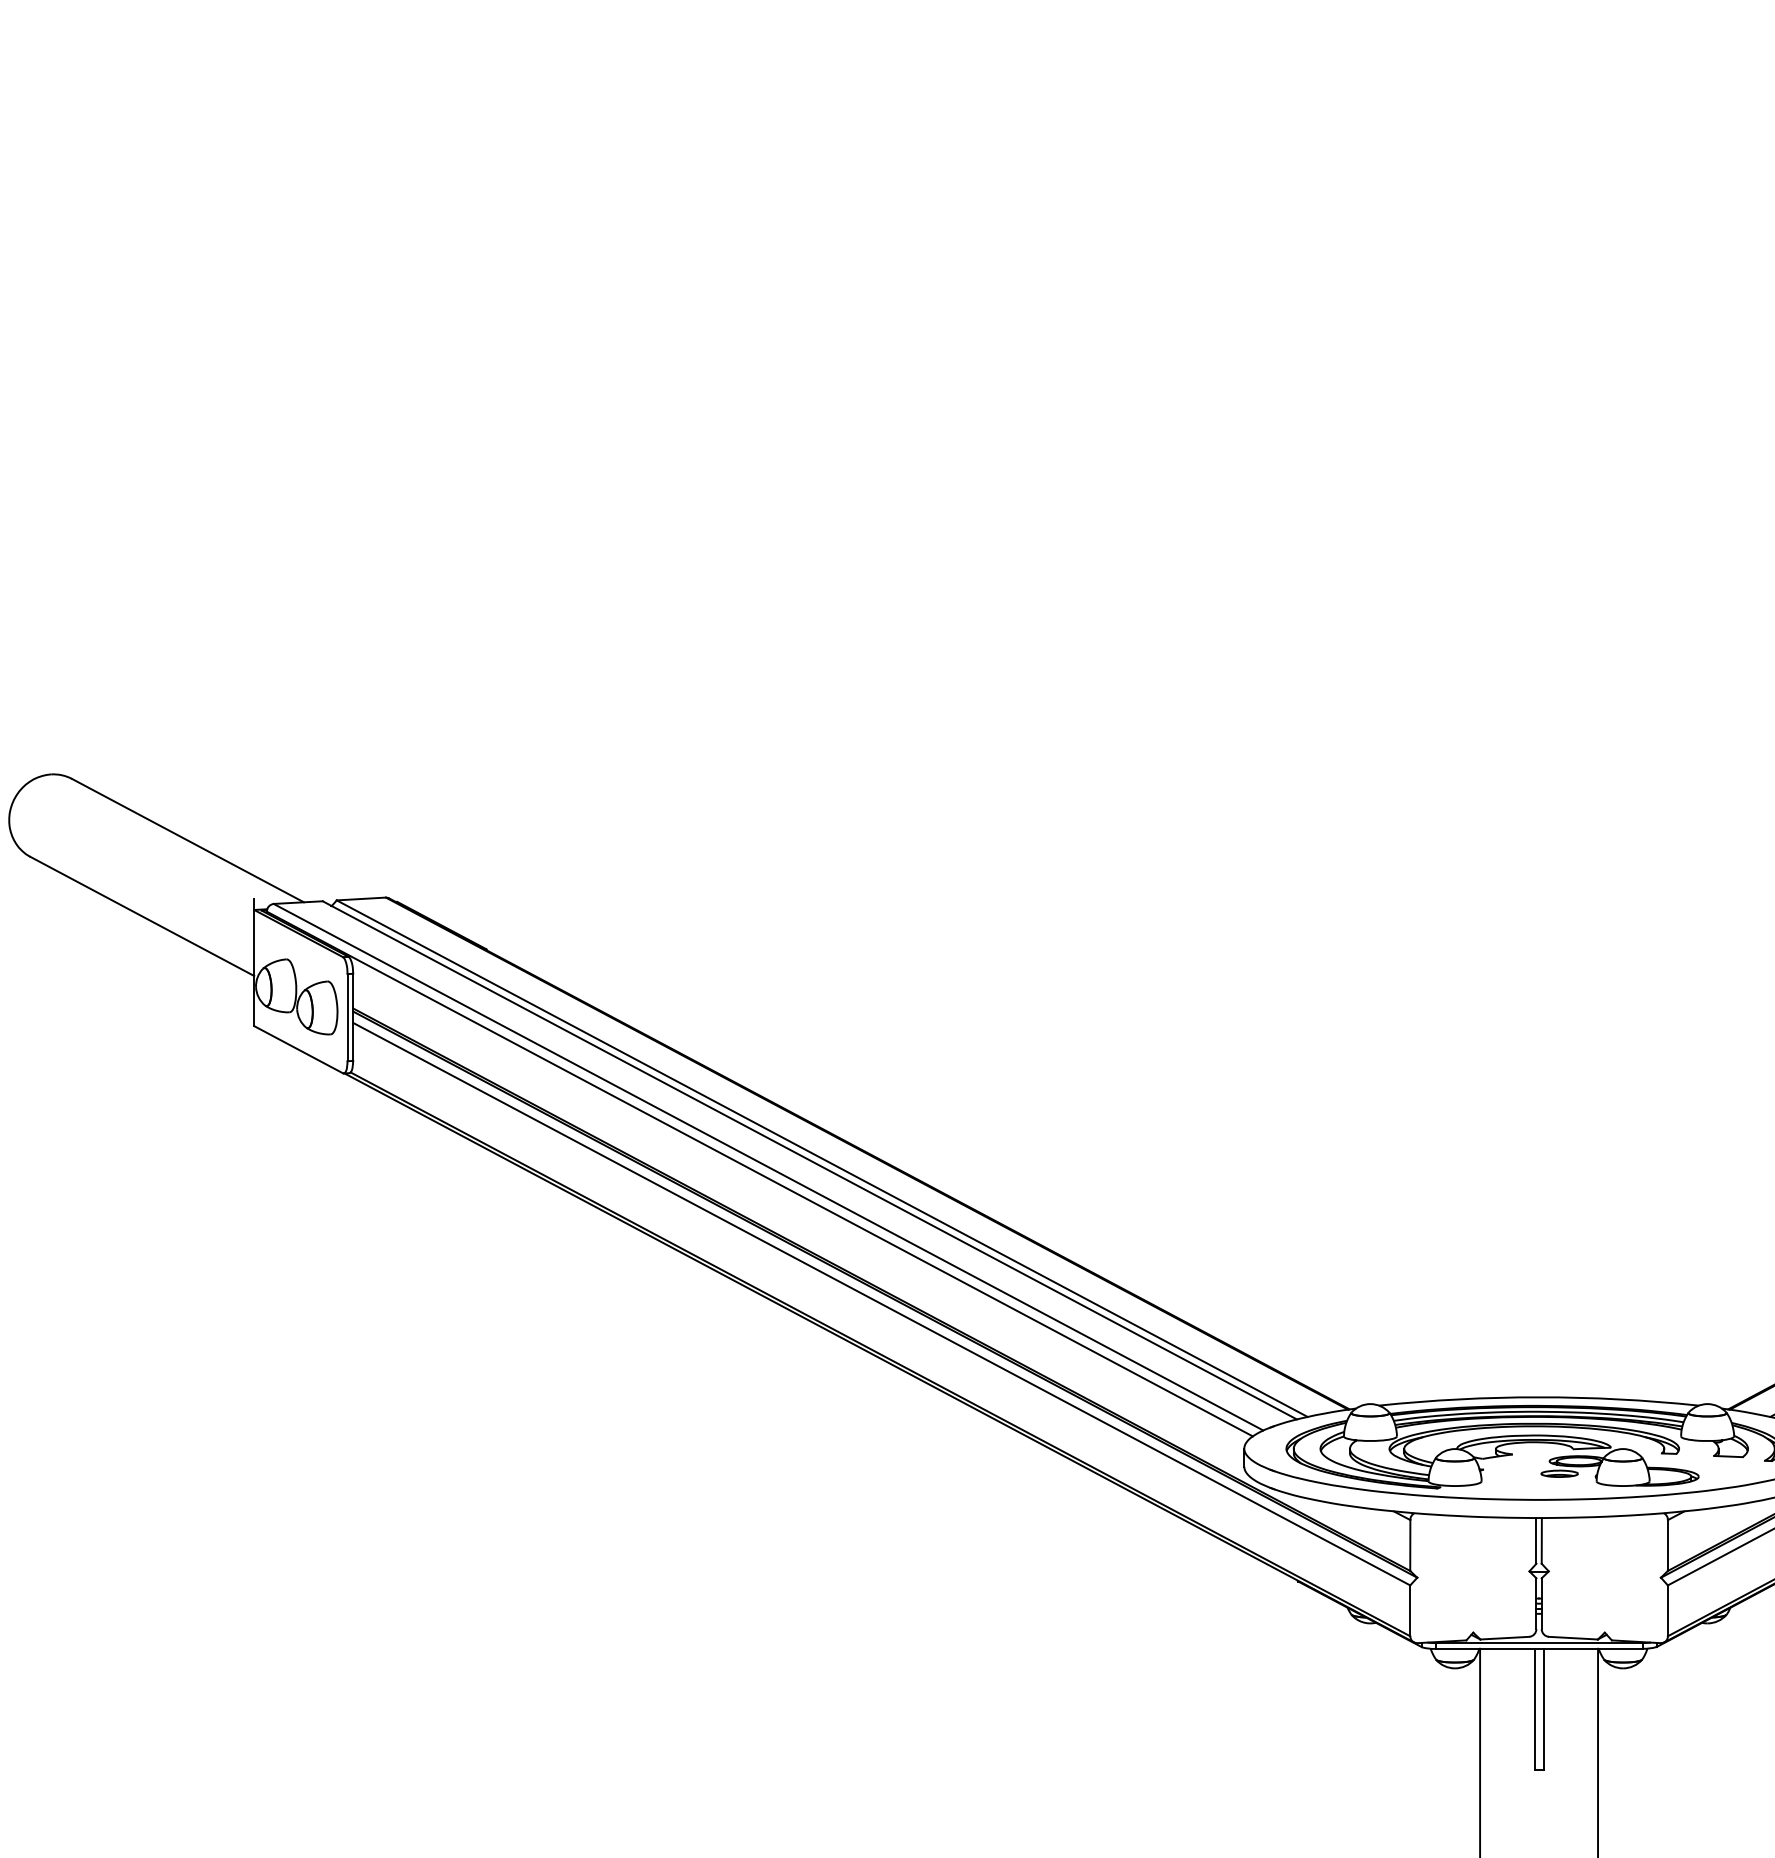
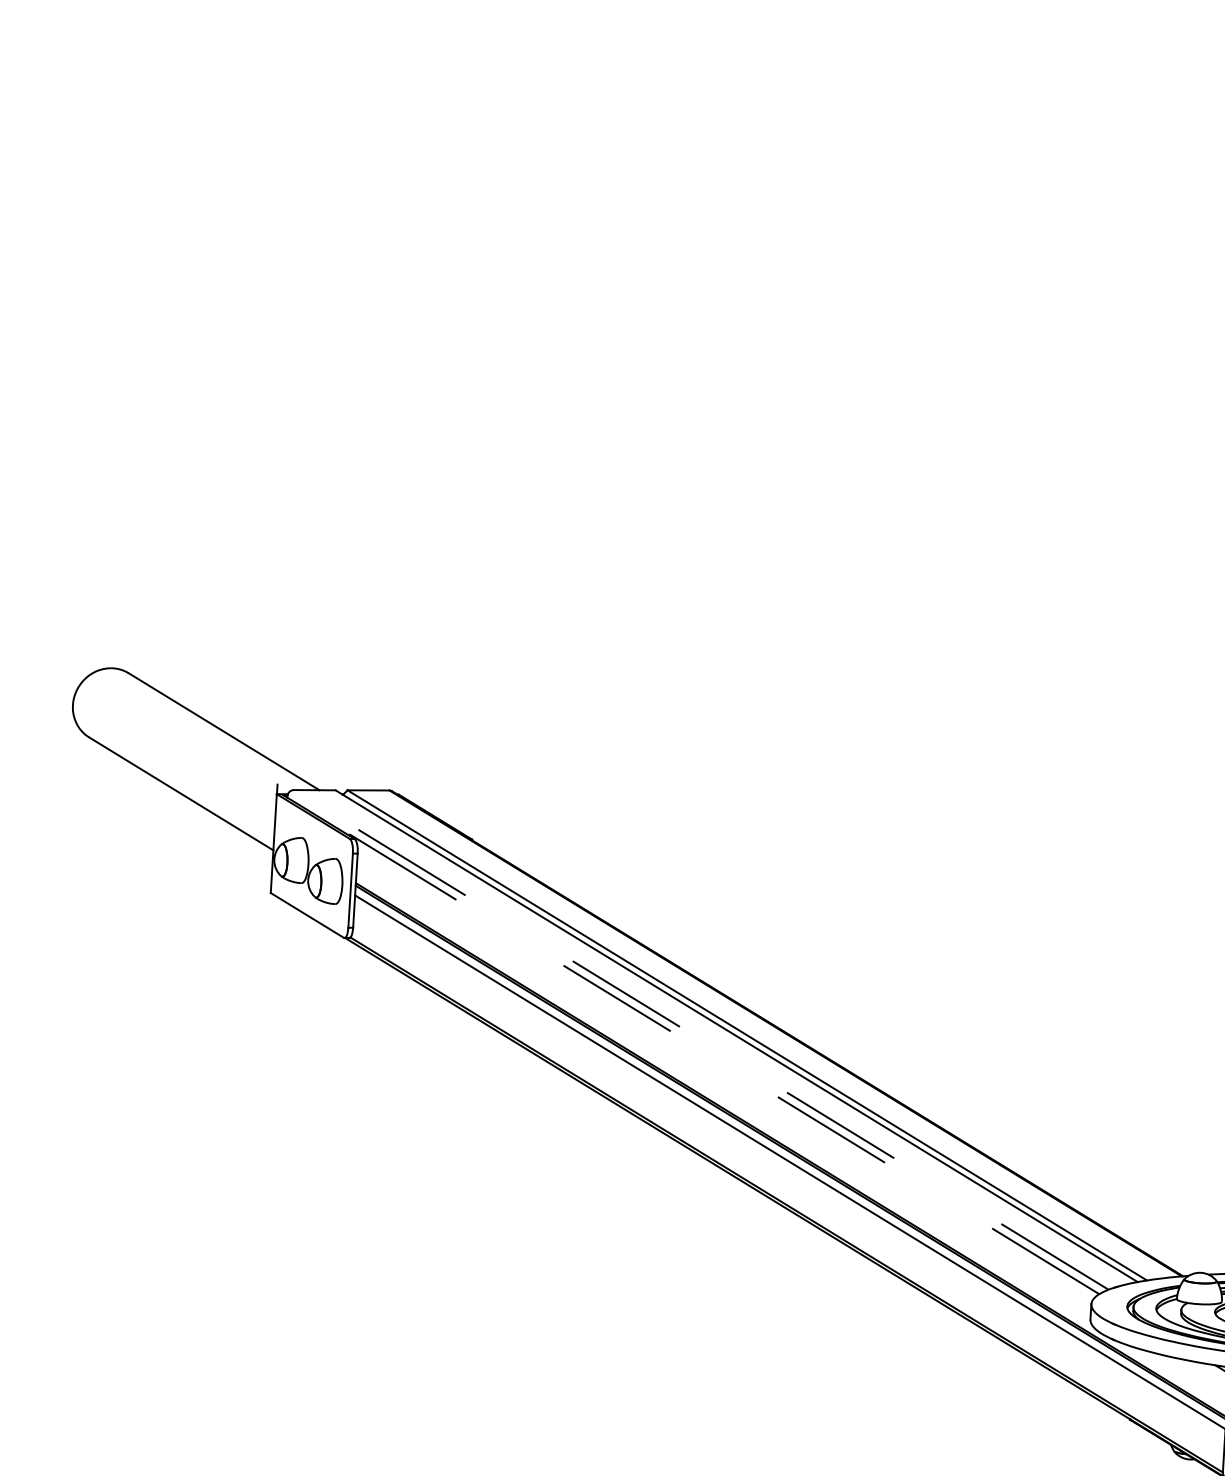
line: (768, 1166) -> (701, 1039), solid -> dashed
line: (759, 1173) -> (693, 1044), solid -> dashed

